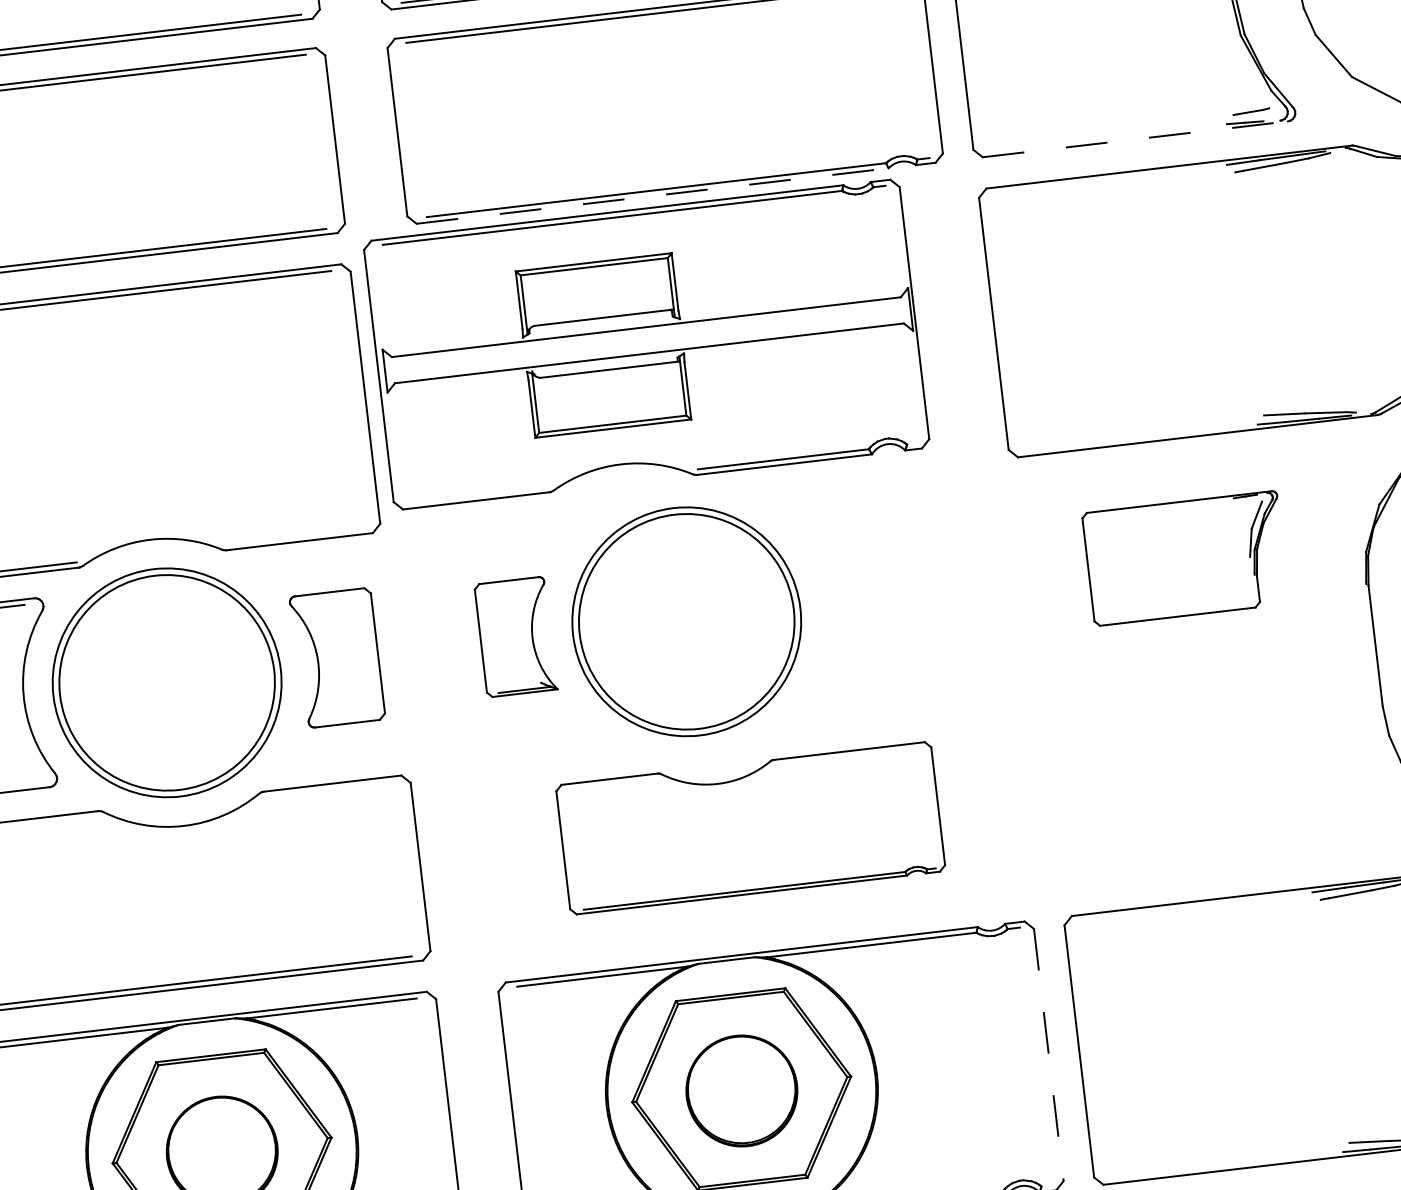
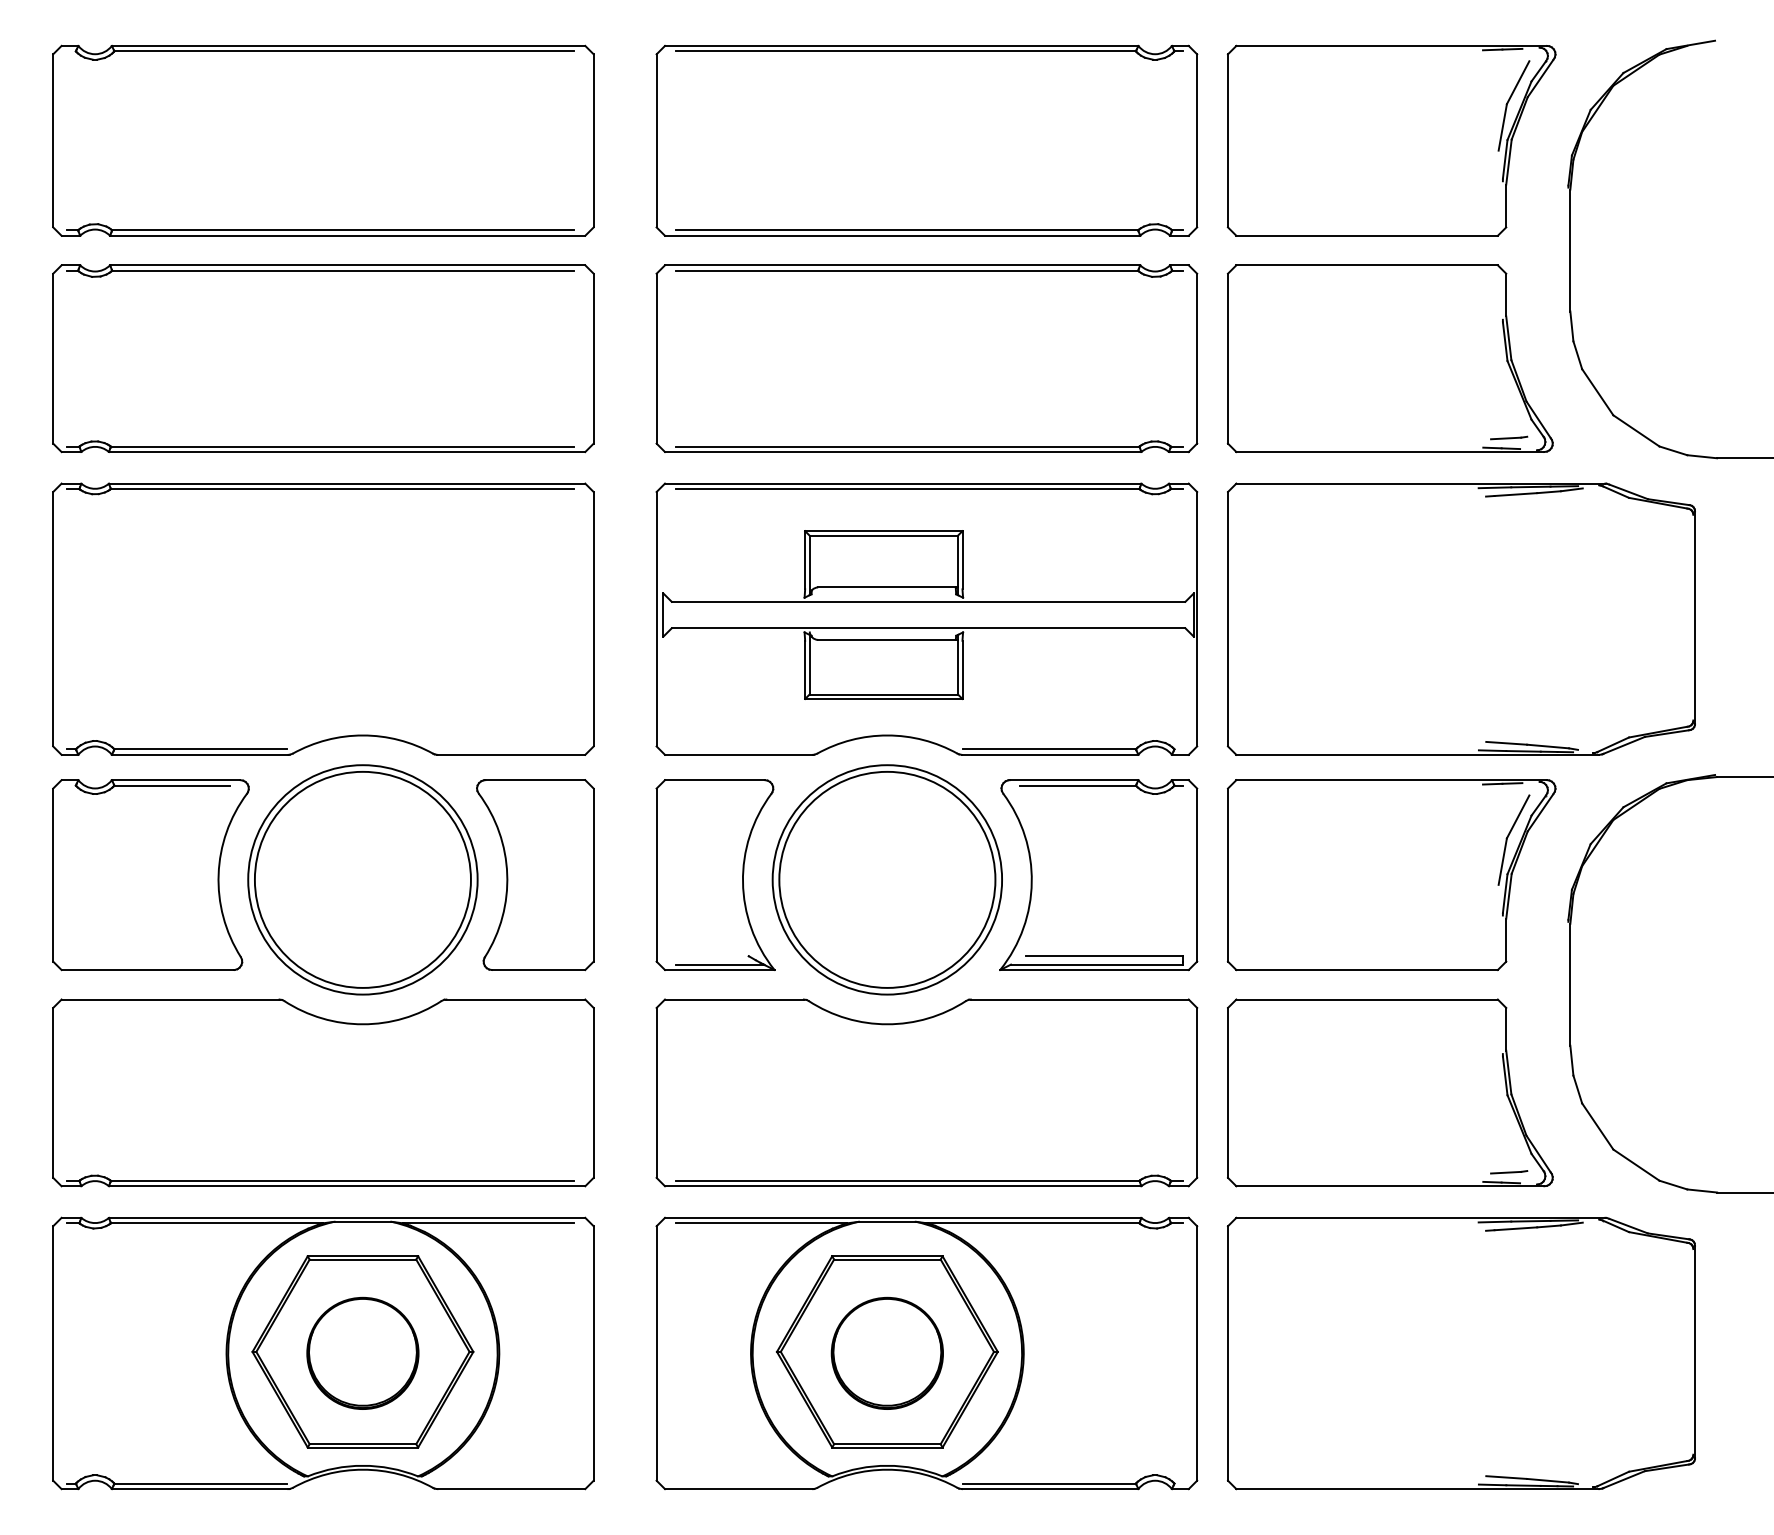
line: (1135, 139) -> (1390, 452), dashed -> solid
line: (652, 196) -> (903, 452), dashed -> solid
part: (646, 343) -> (926, 618), moved
part: (1185, 558) -> (1391, 875), size x1.67
part: (895, 592) -> (1098, 875), added
part: (515, 636) -> (715, 874), size x1.67
part: (337, 658) -> (535, 875), size x1.43
part: (1209, 773) -> (1390, 1092), added
part: (750, 827) -> (926, 1092), size x1.43
line: (1049, 1054) -> (1197, 1353), dashed -> solid

